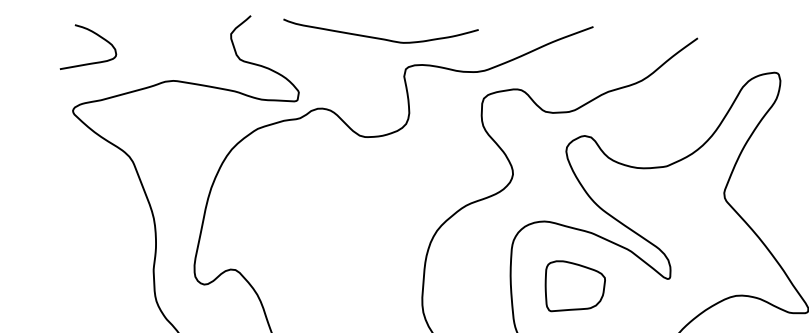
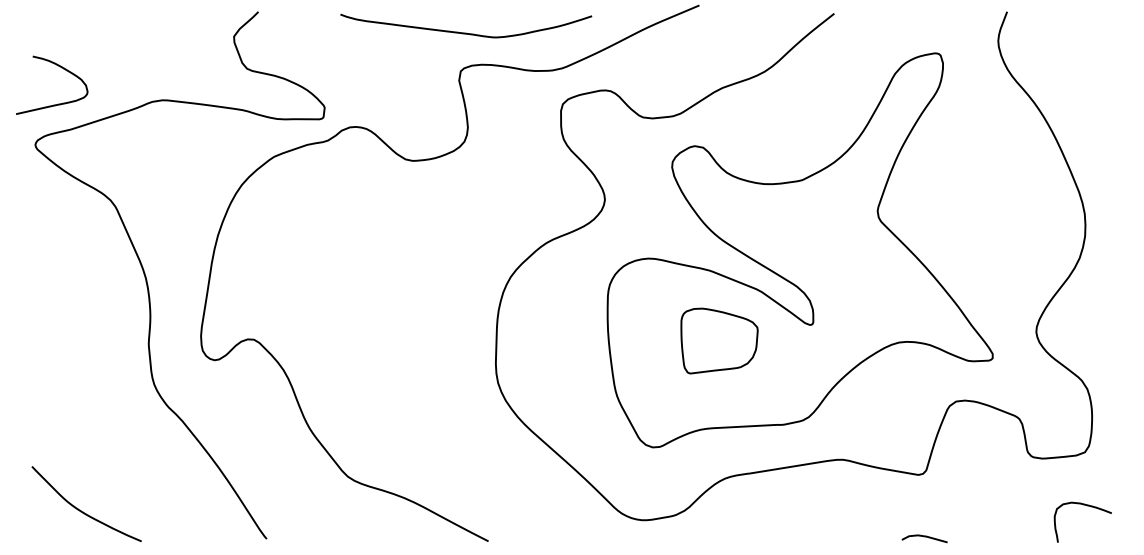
curve: (96, 35) -> (61, 68), moved
curve: (380, 37) -> (466, 32), moved
part: (575, 286) -> (719, 340), moved

